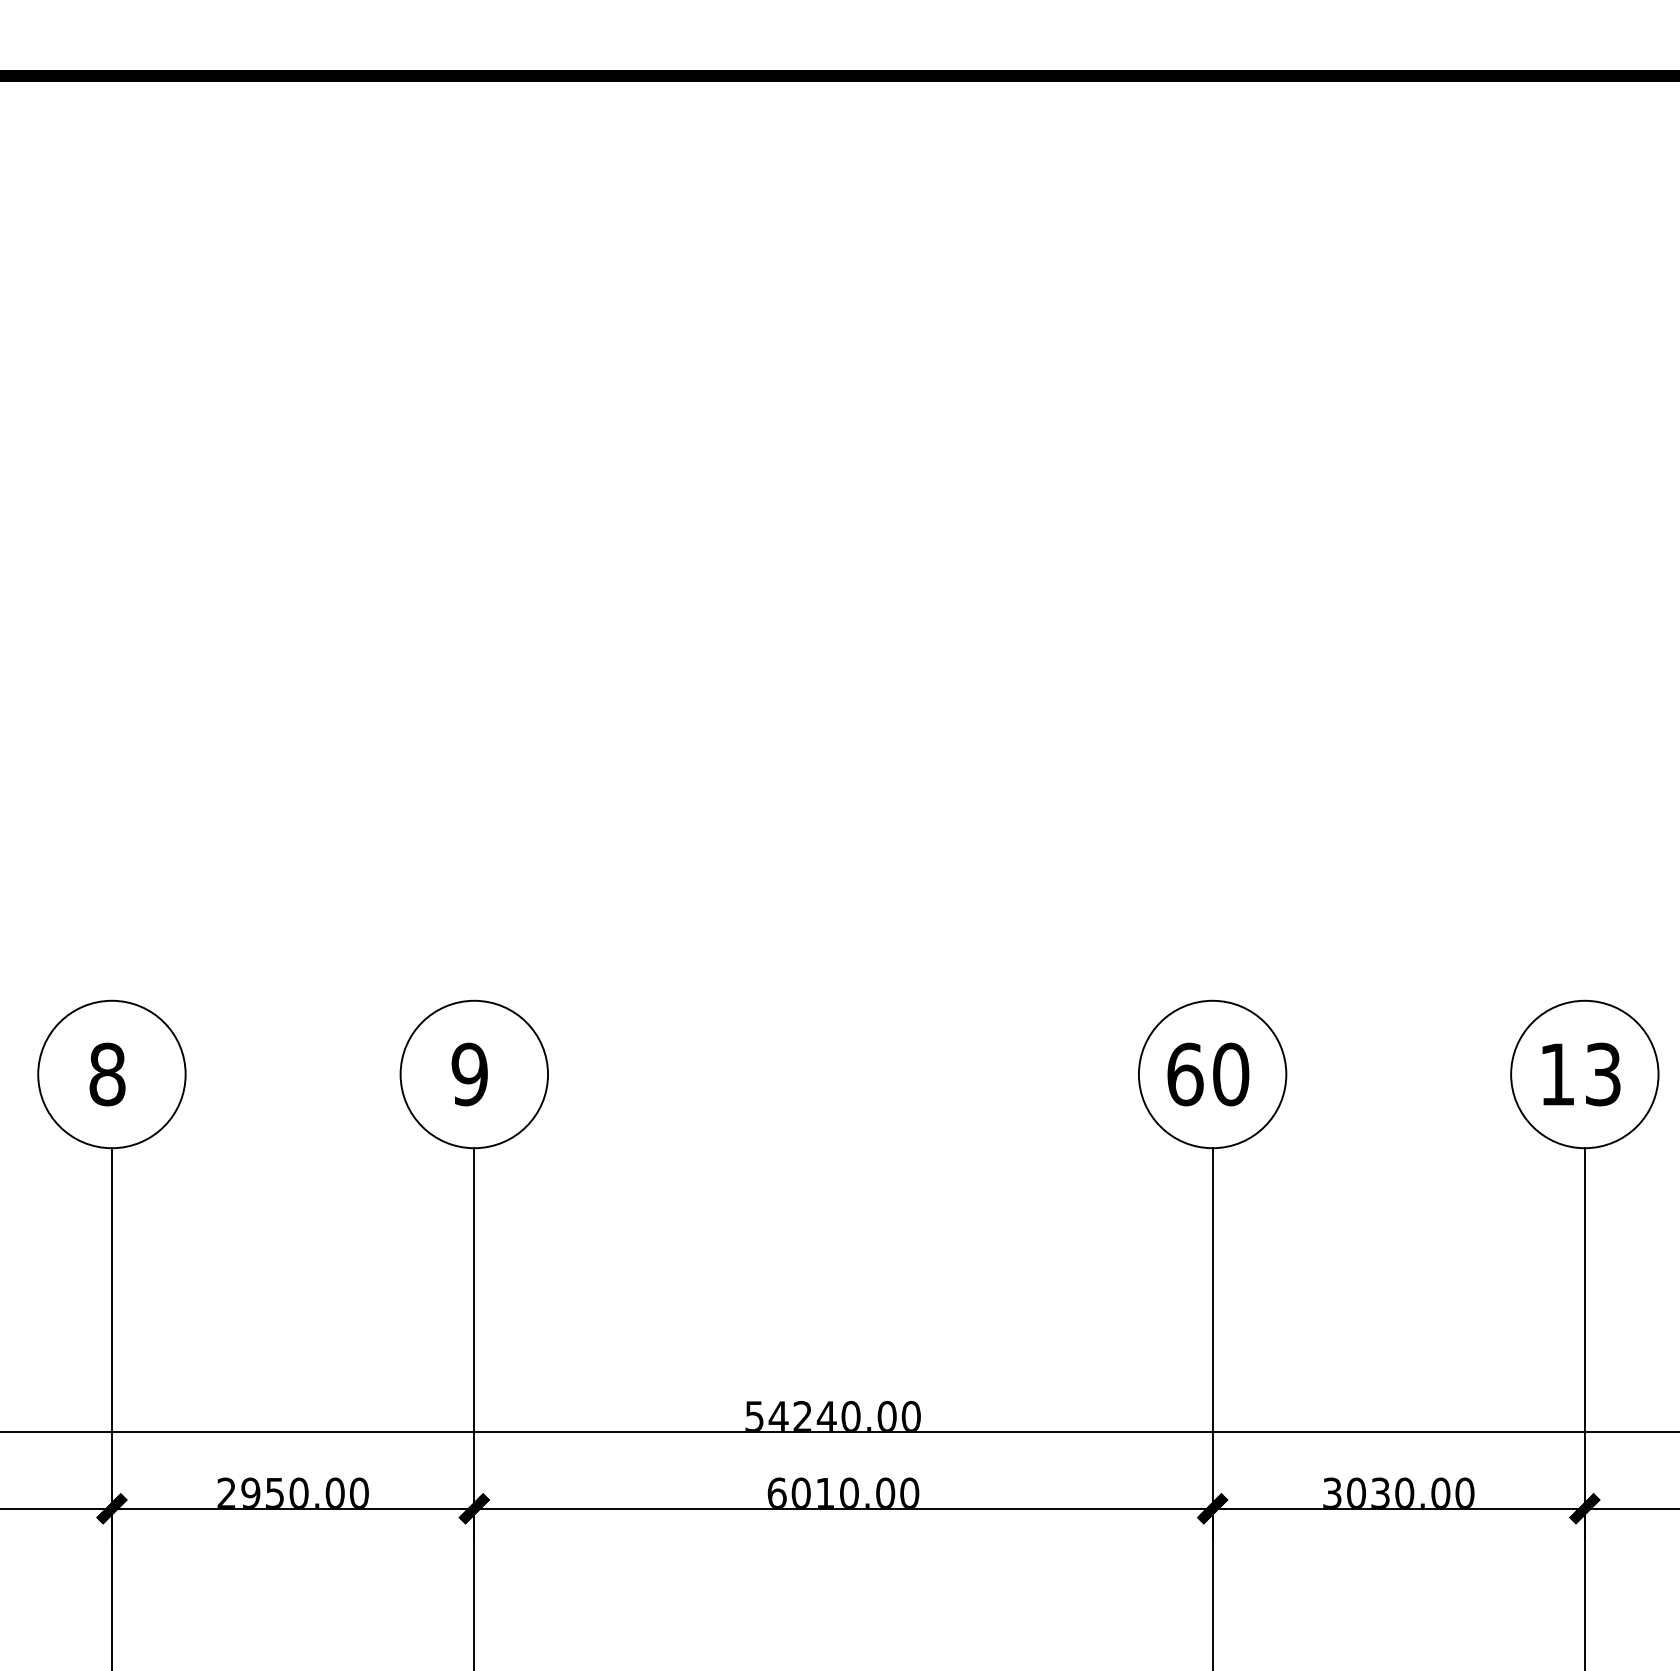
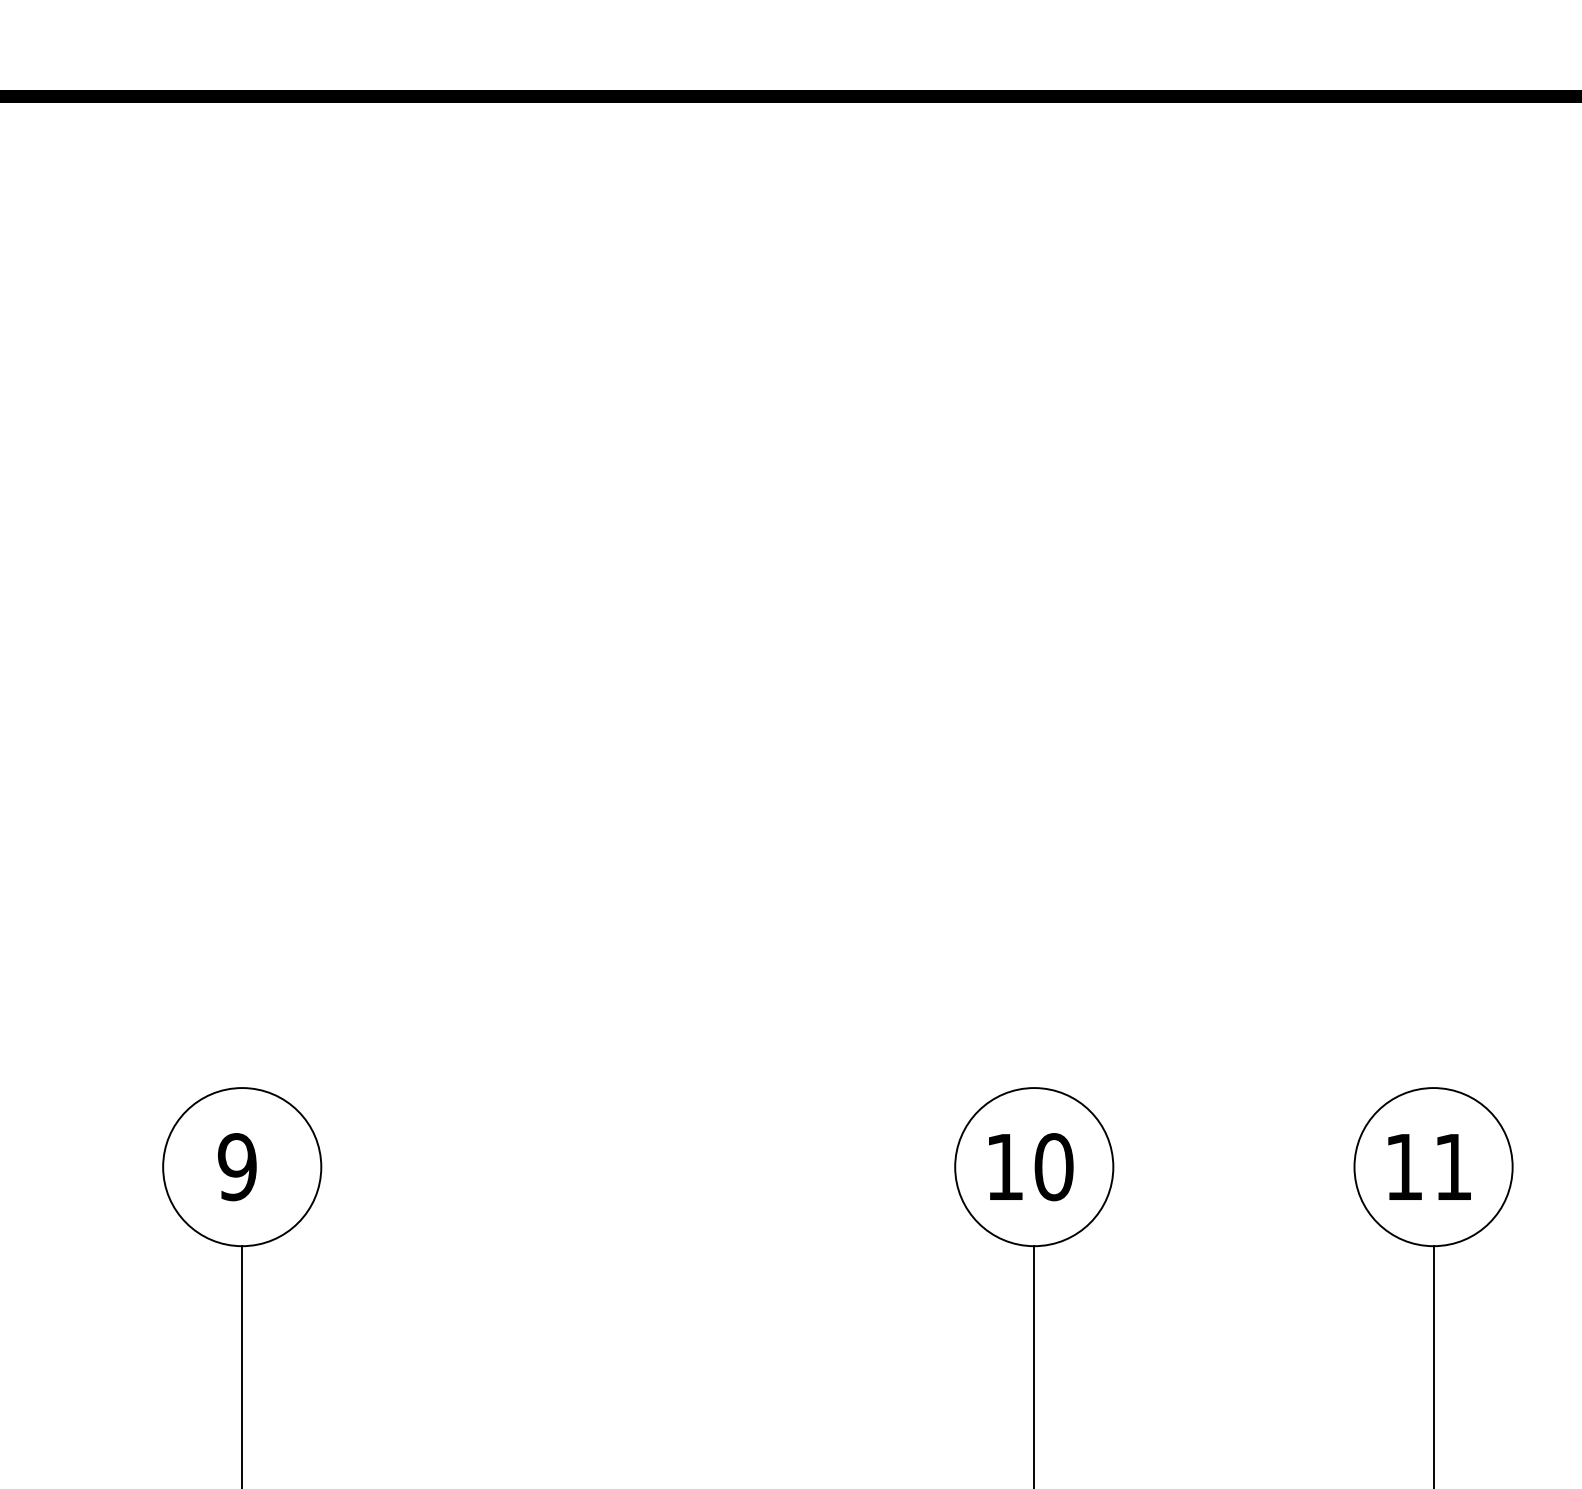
text: (1185, 1074) -> (1005, 1167), 60 -> 10
text: (1603, 1074) -> (1453, 1167), 13 -> 11

